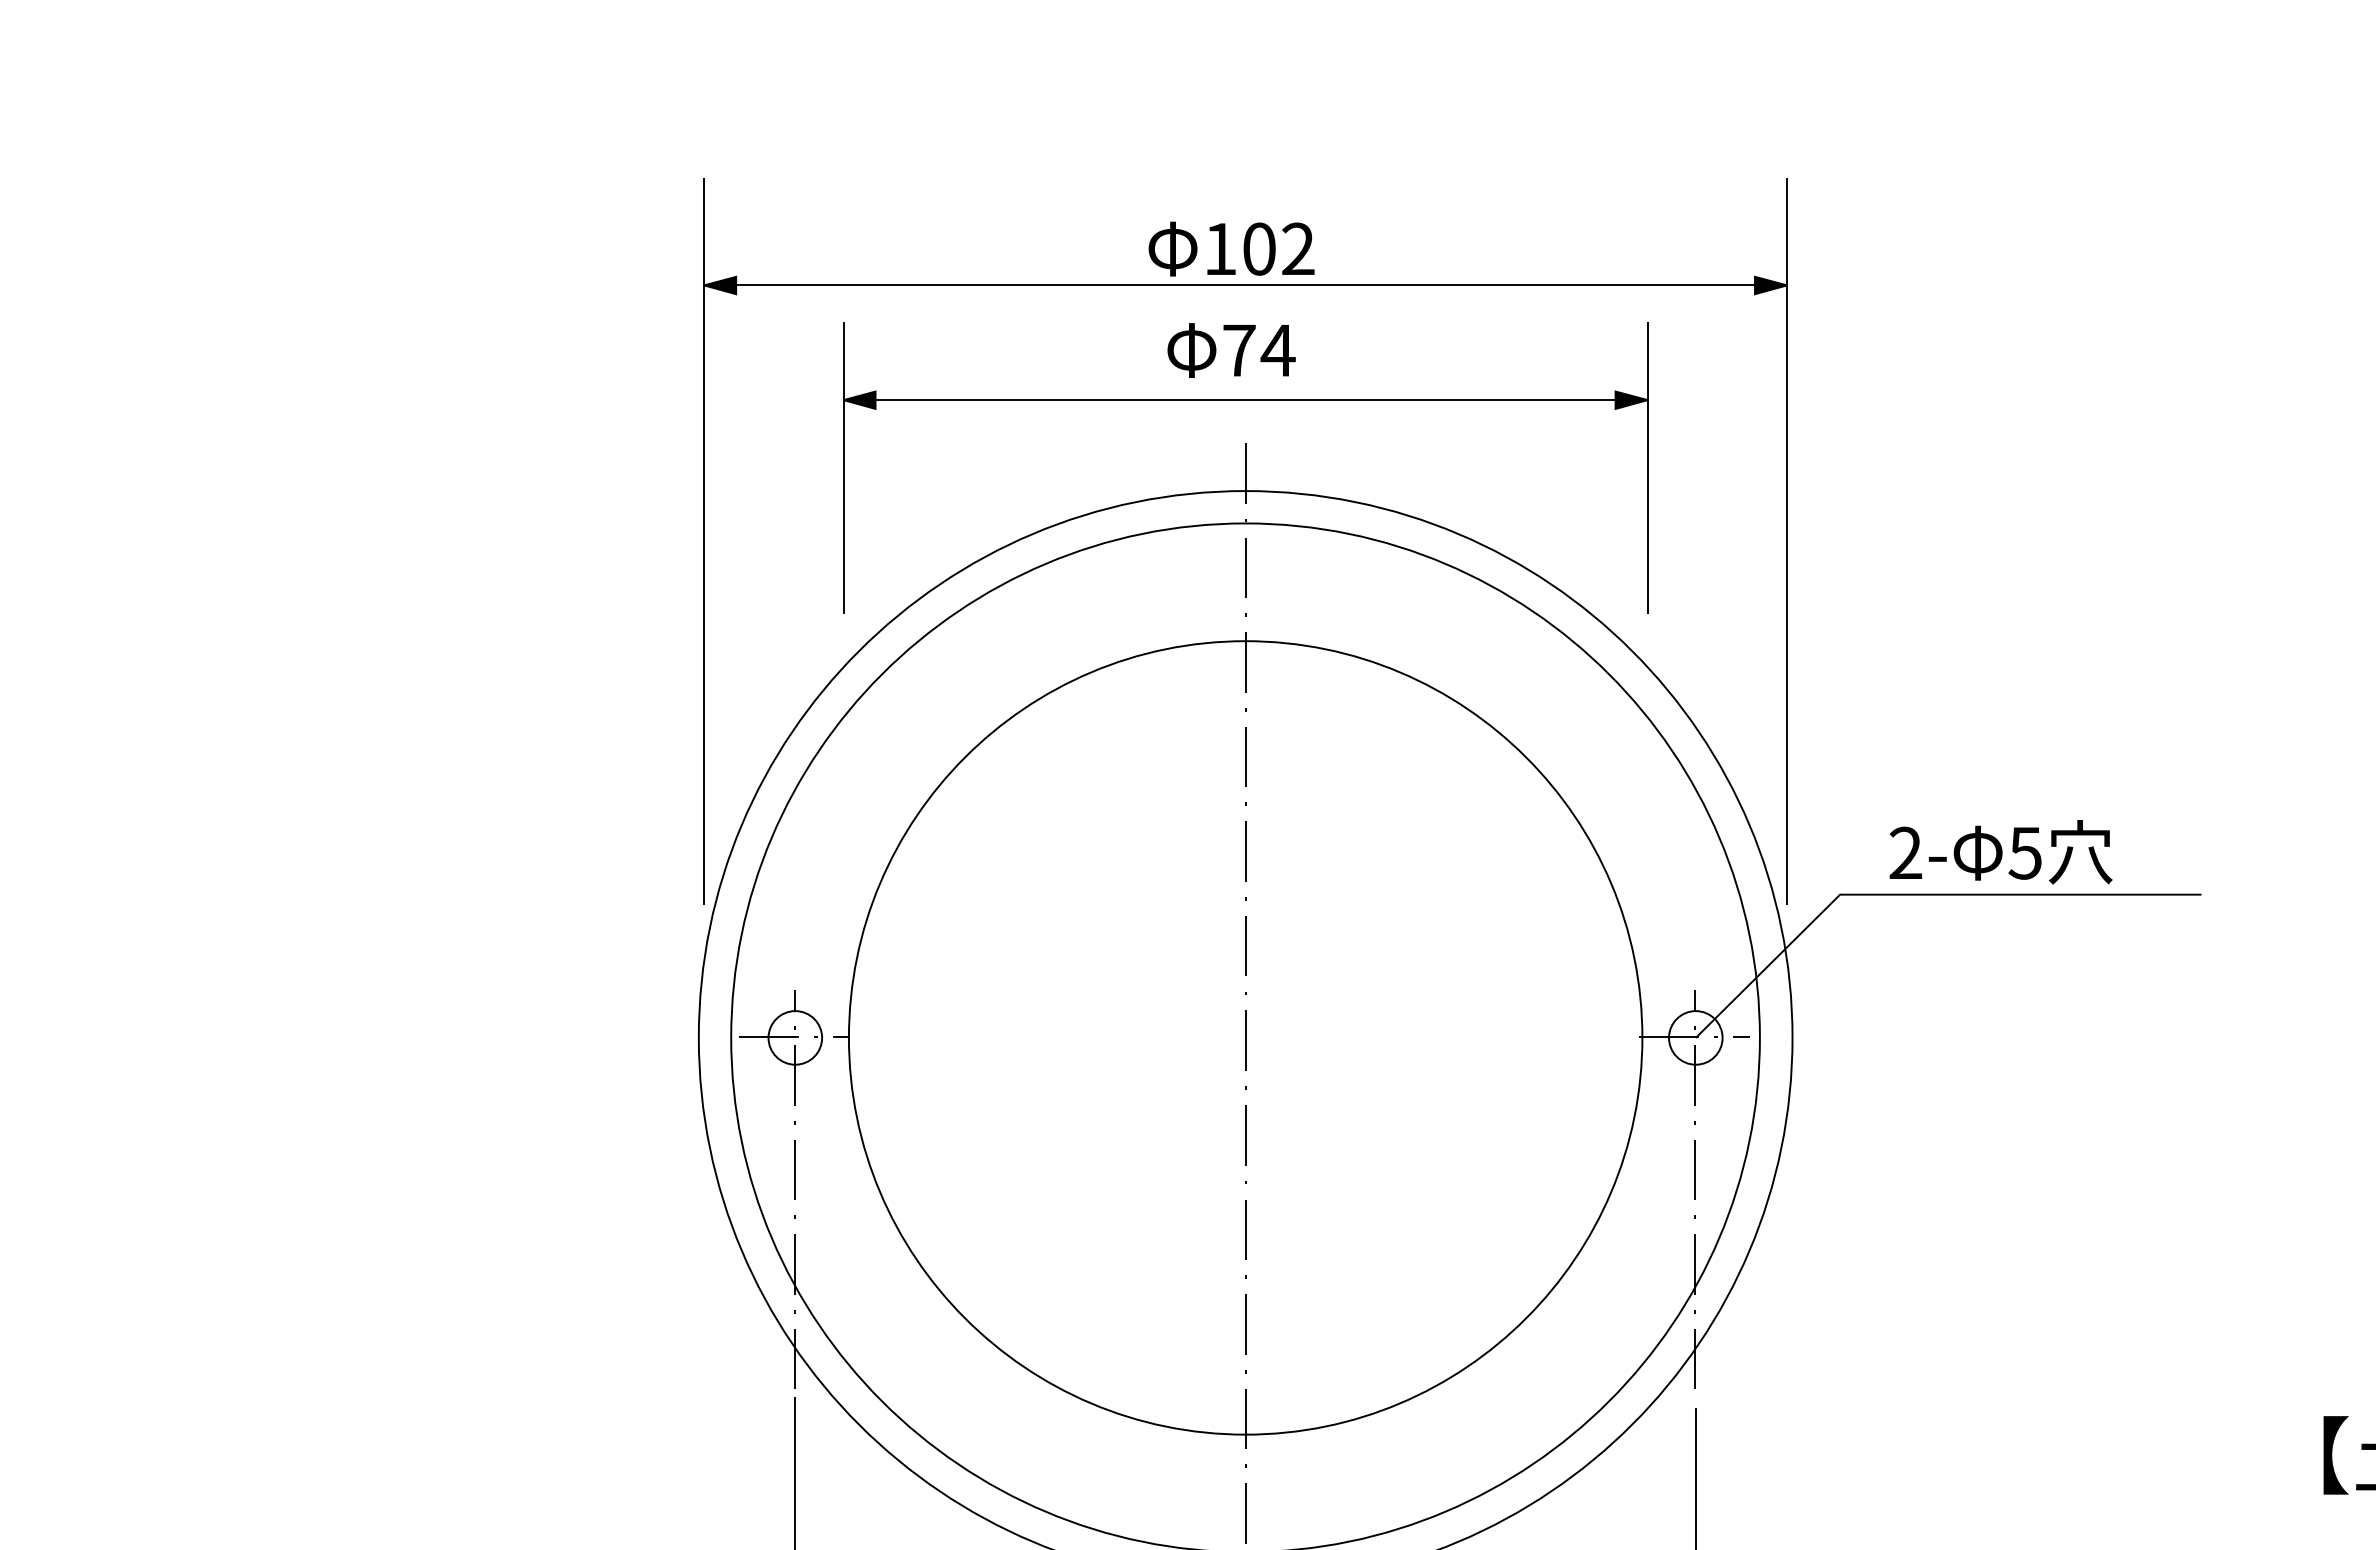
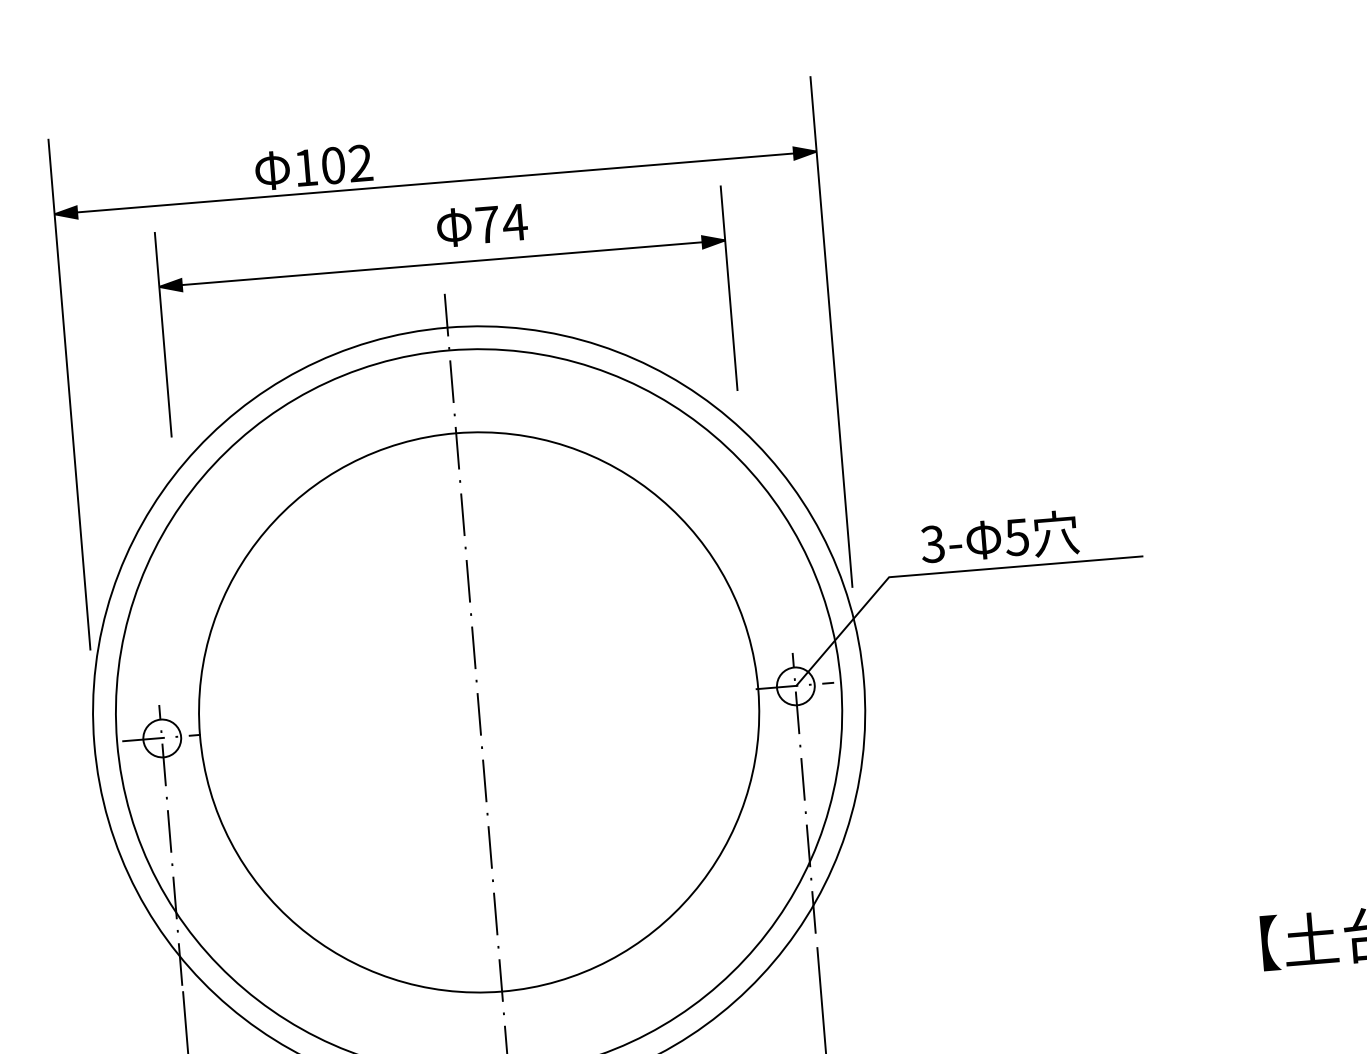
text: (1231, 248) -> (313, 166), moved
text: (1231, 350) -> (482, 225), moved
text: (1905, 853) -> (932, 544), 2- -> 3-

